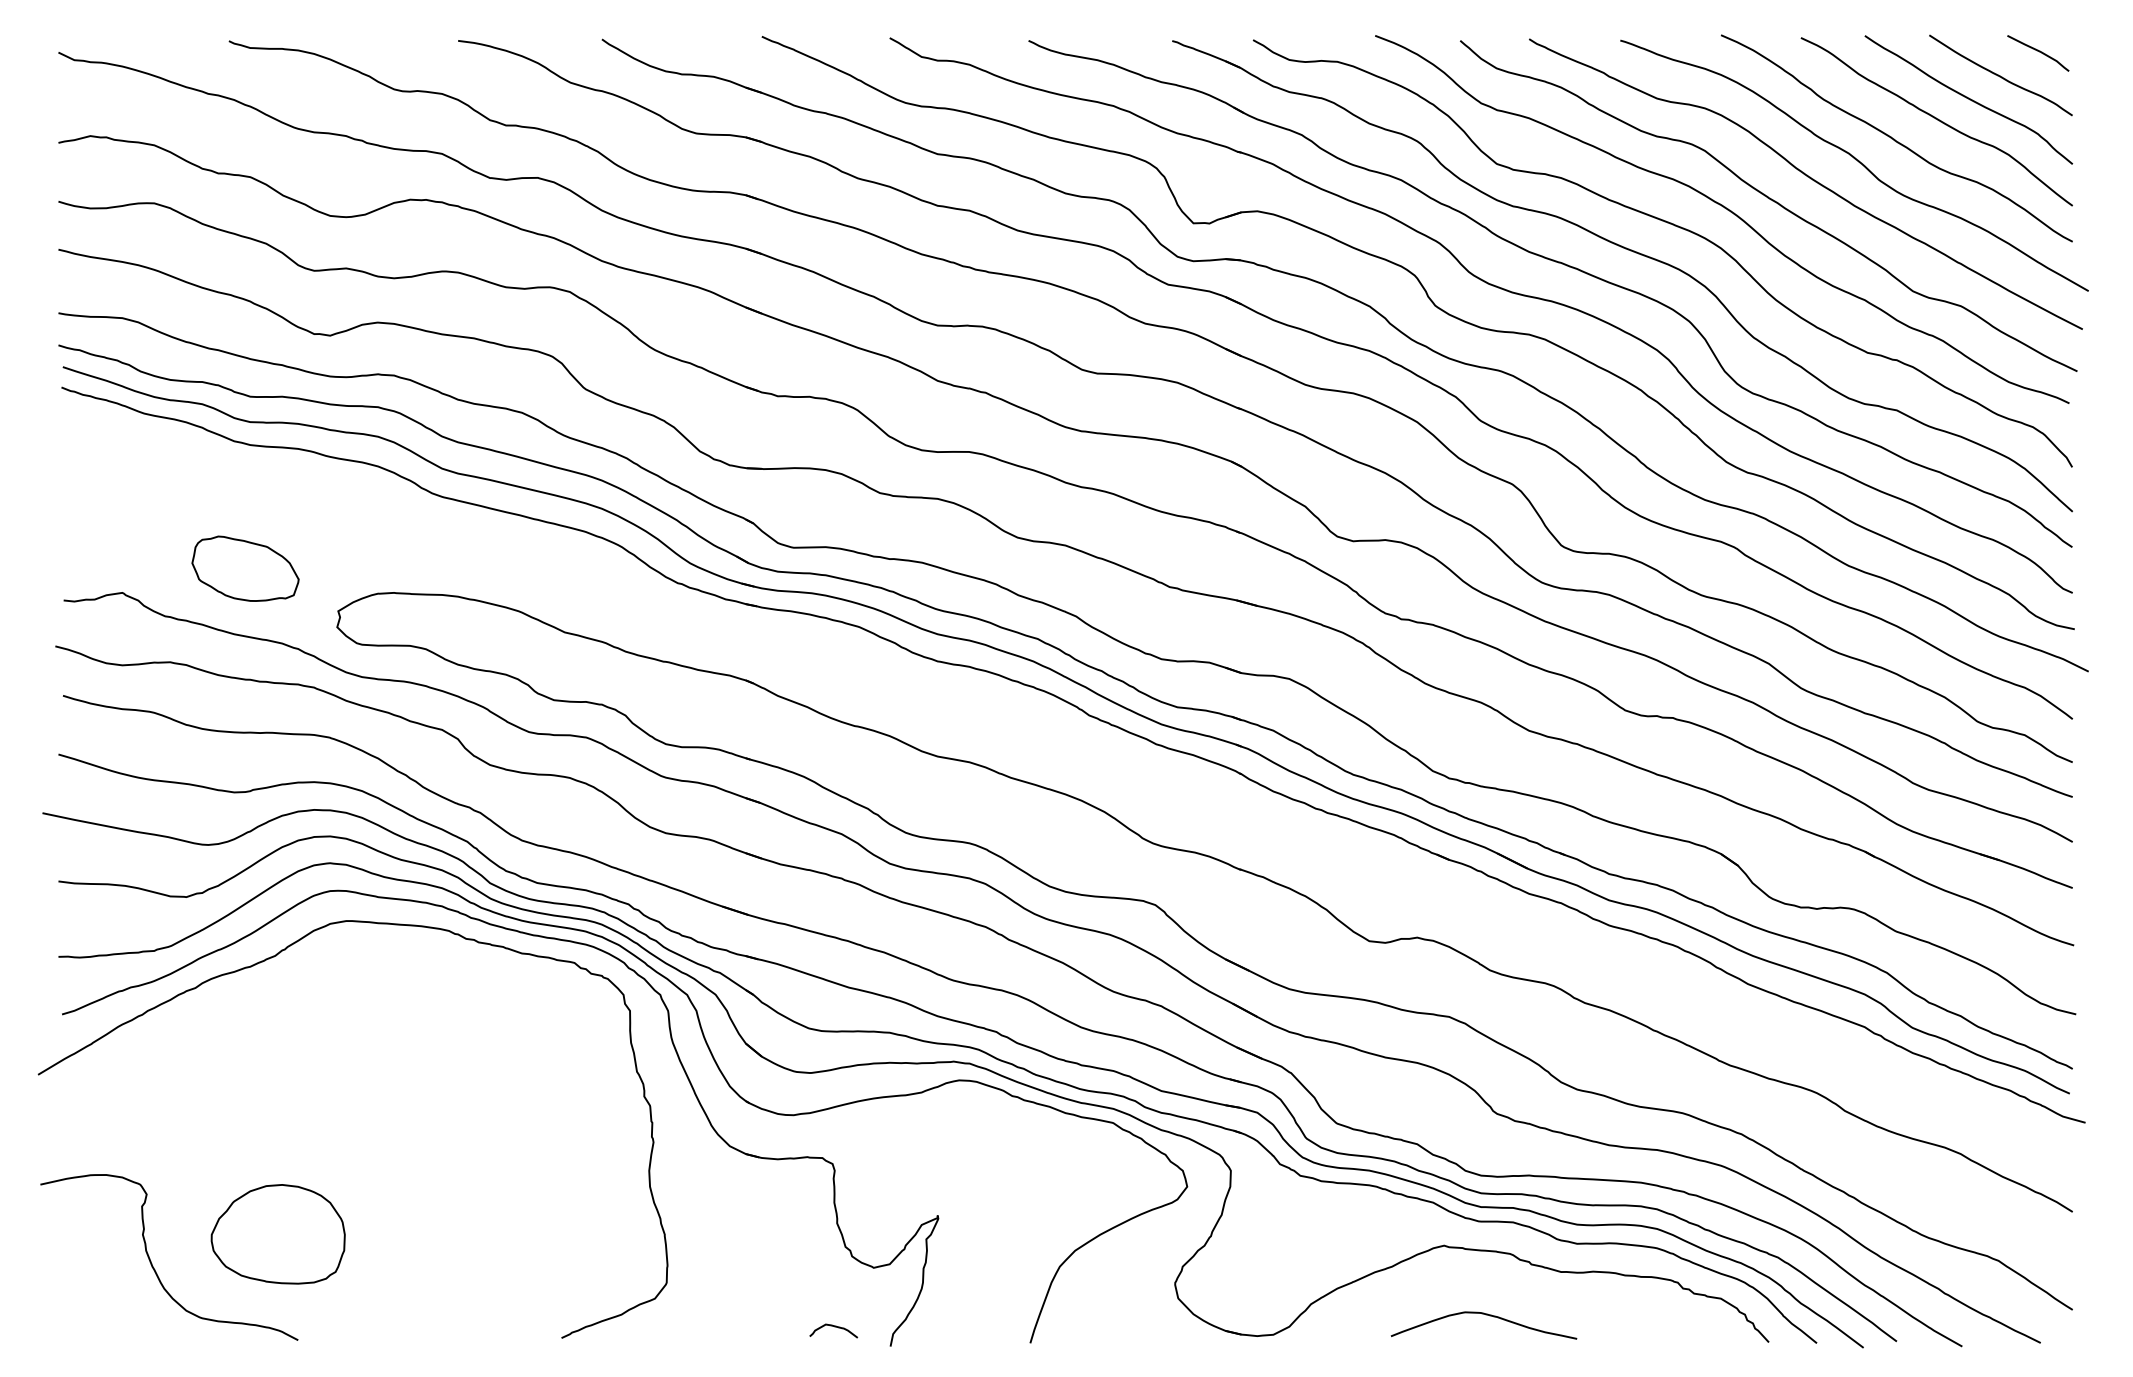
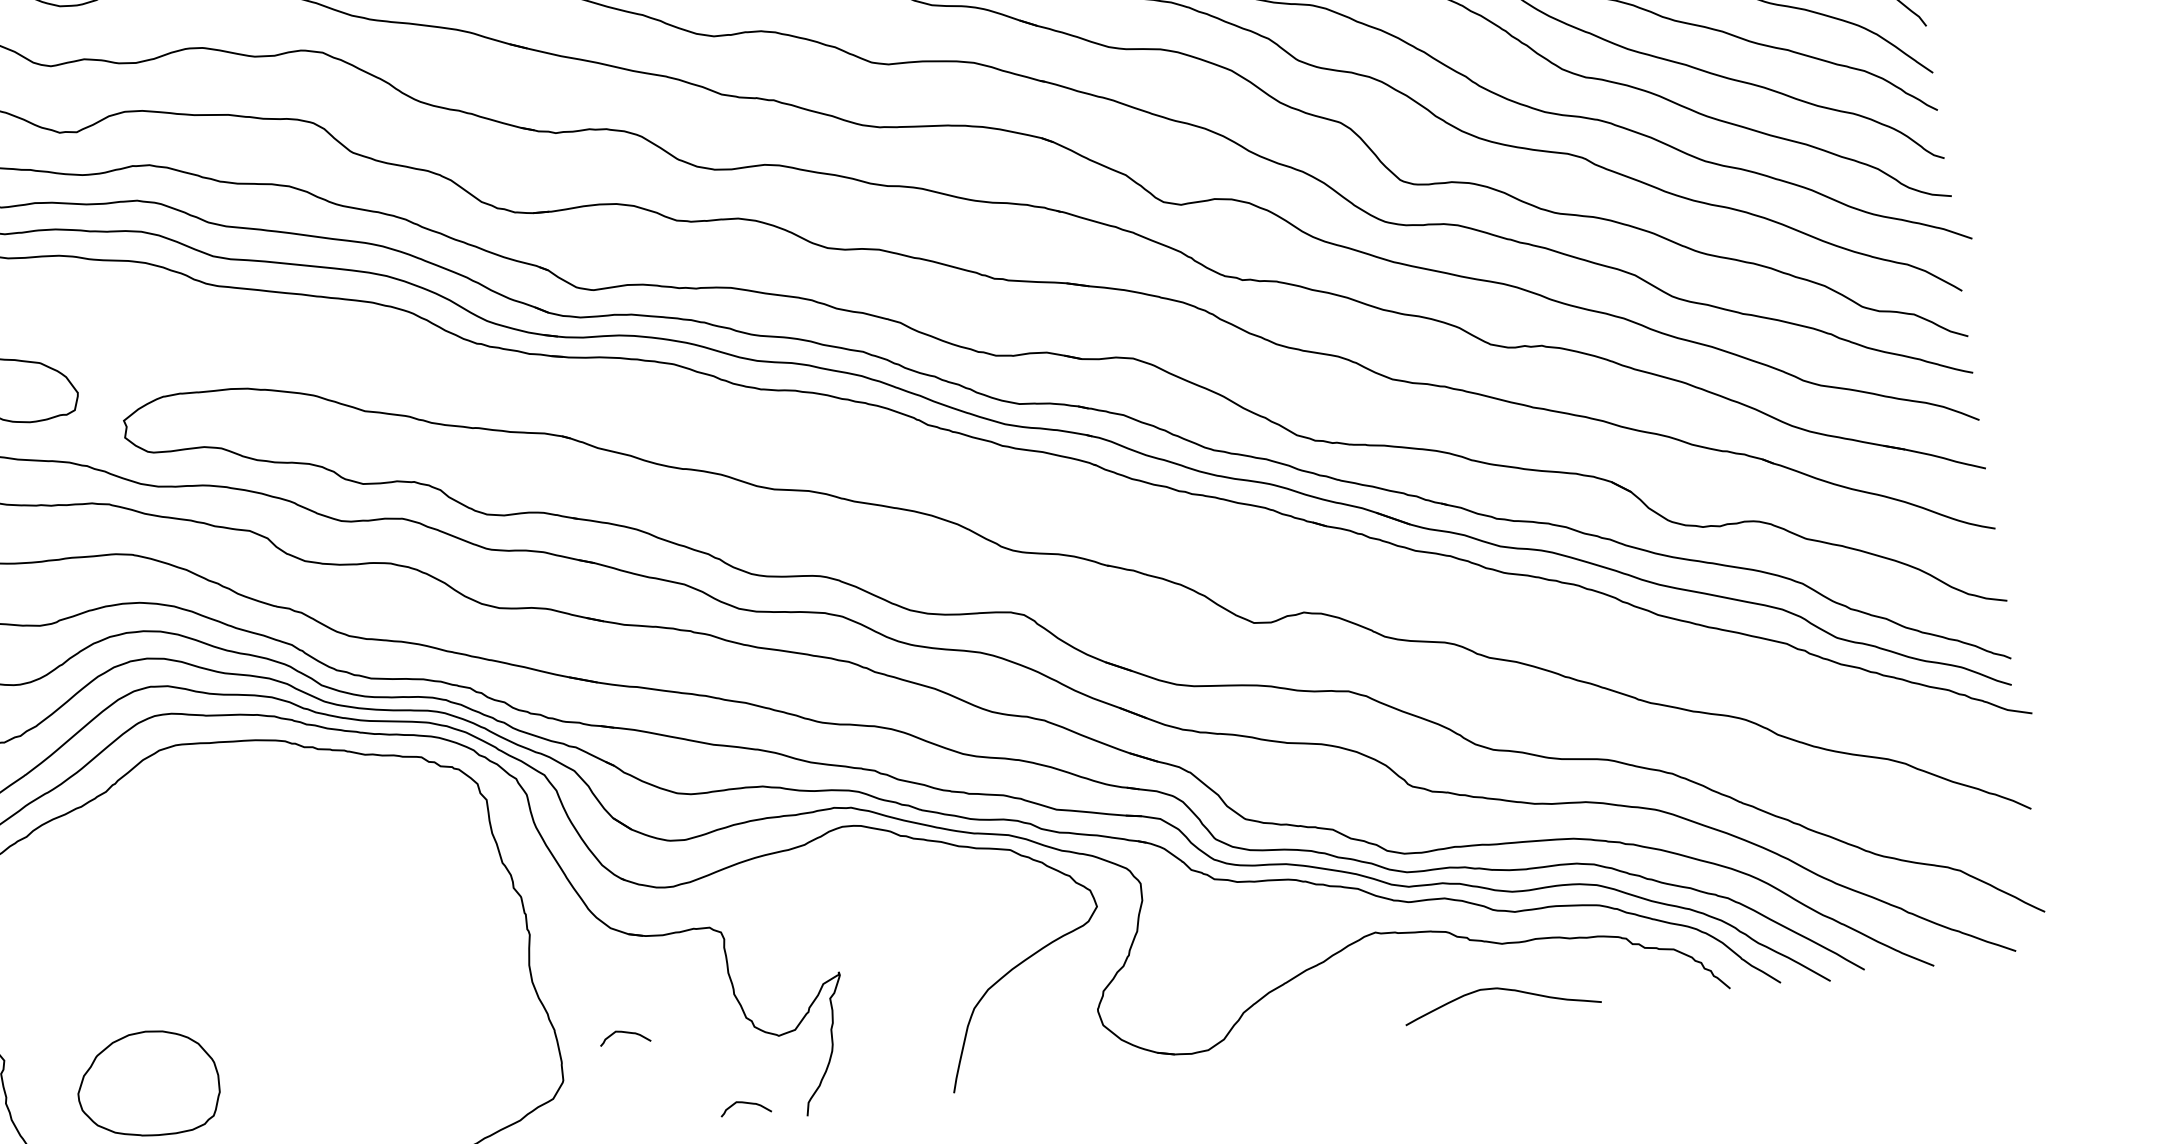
curve: (730, 1246) -> (625, 1033), added
curve: (1485, 1315) -> (1502, 990), moved

